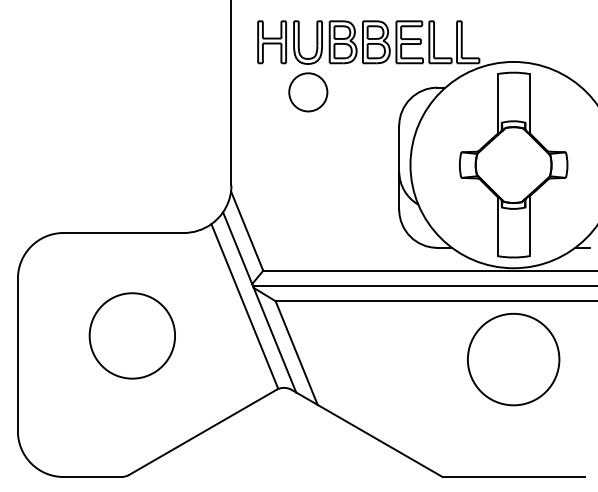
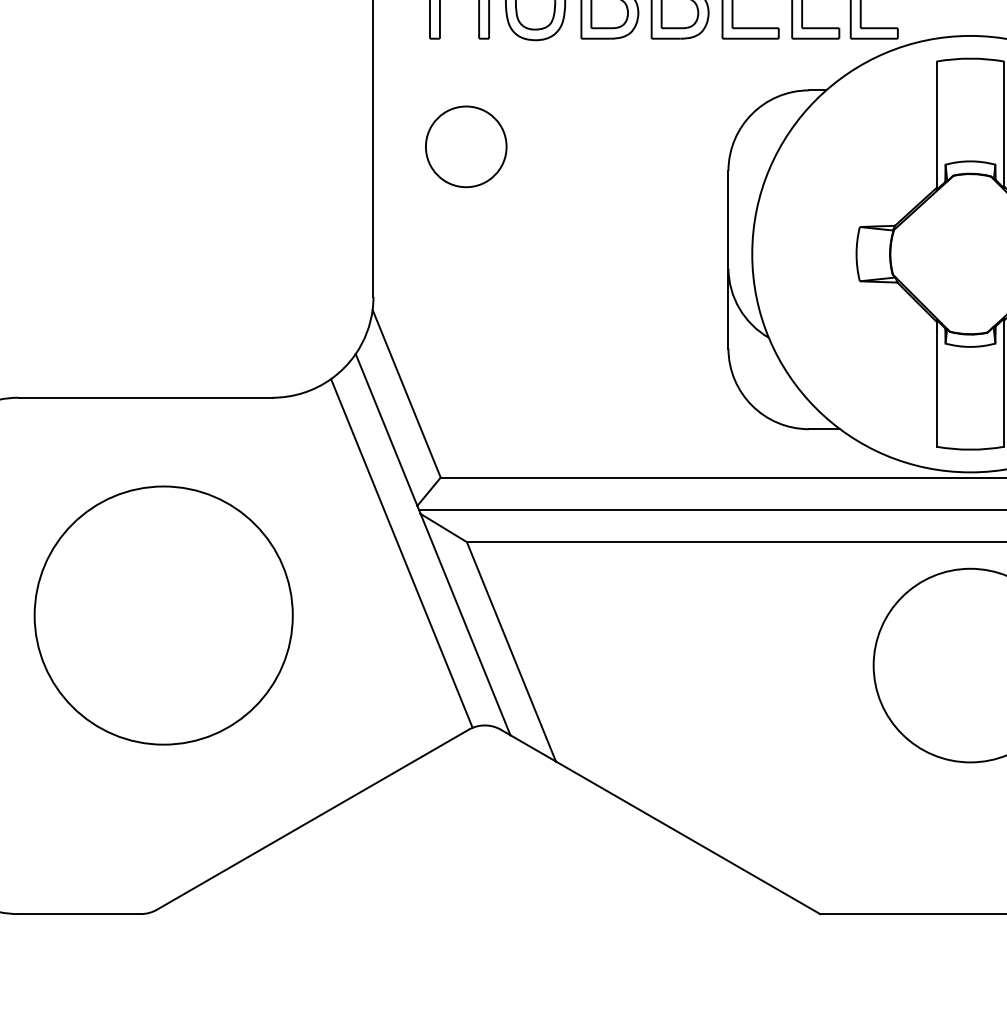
circle: (308, 92) -> (466, 147), moved
circle: (132, 335) -> (164, 614), size x1.43

